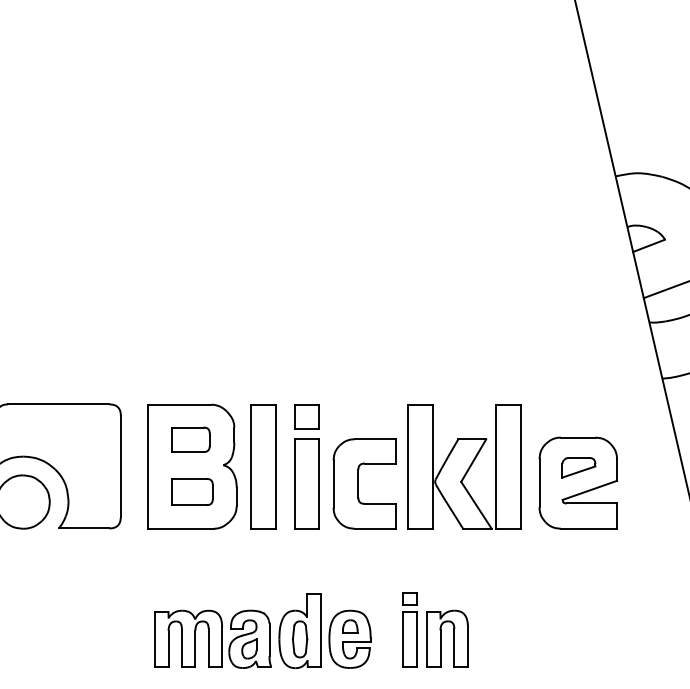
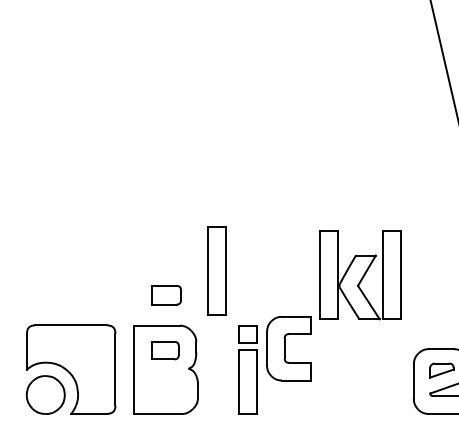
part: (263, 466) -> (217, 270), moved
part: (464, 466) -> (360, 274), moved
part: (364, 483) -> (289, 348), moved
part: (192, 491) -> (166, 294), moved

